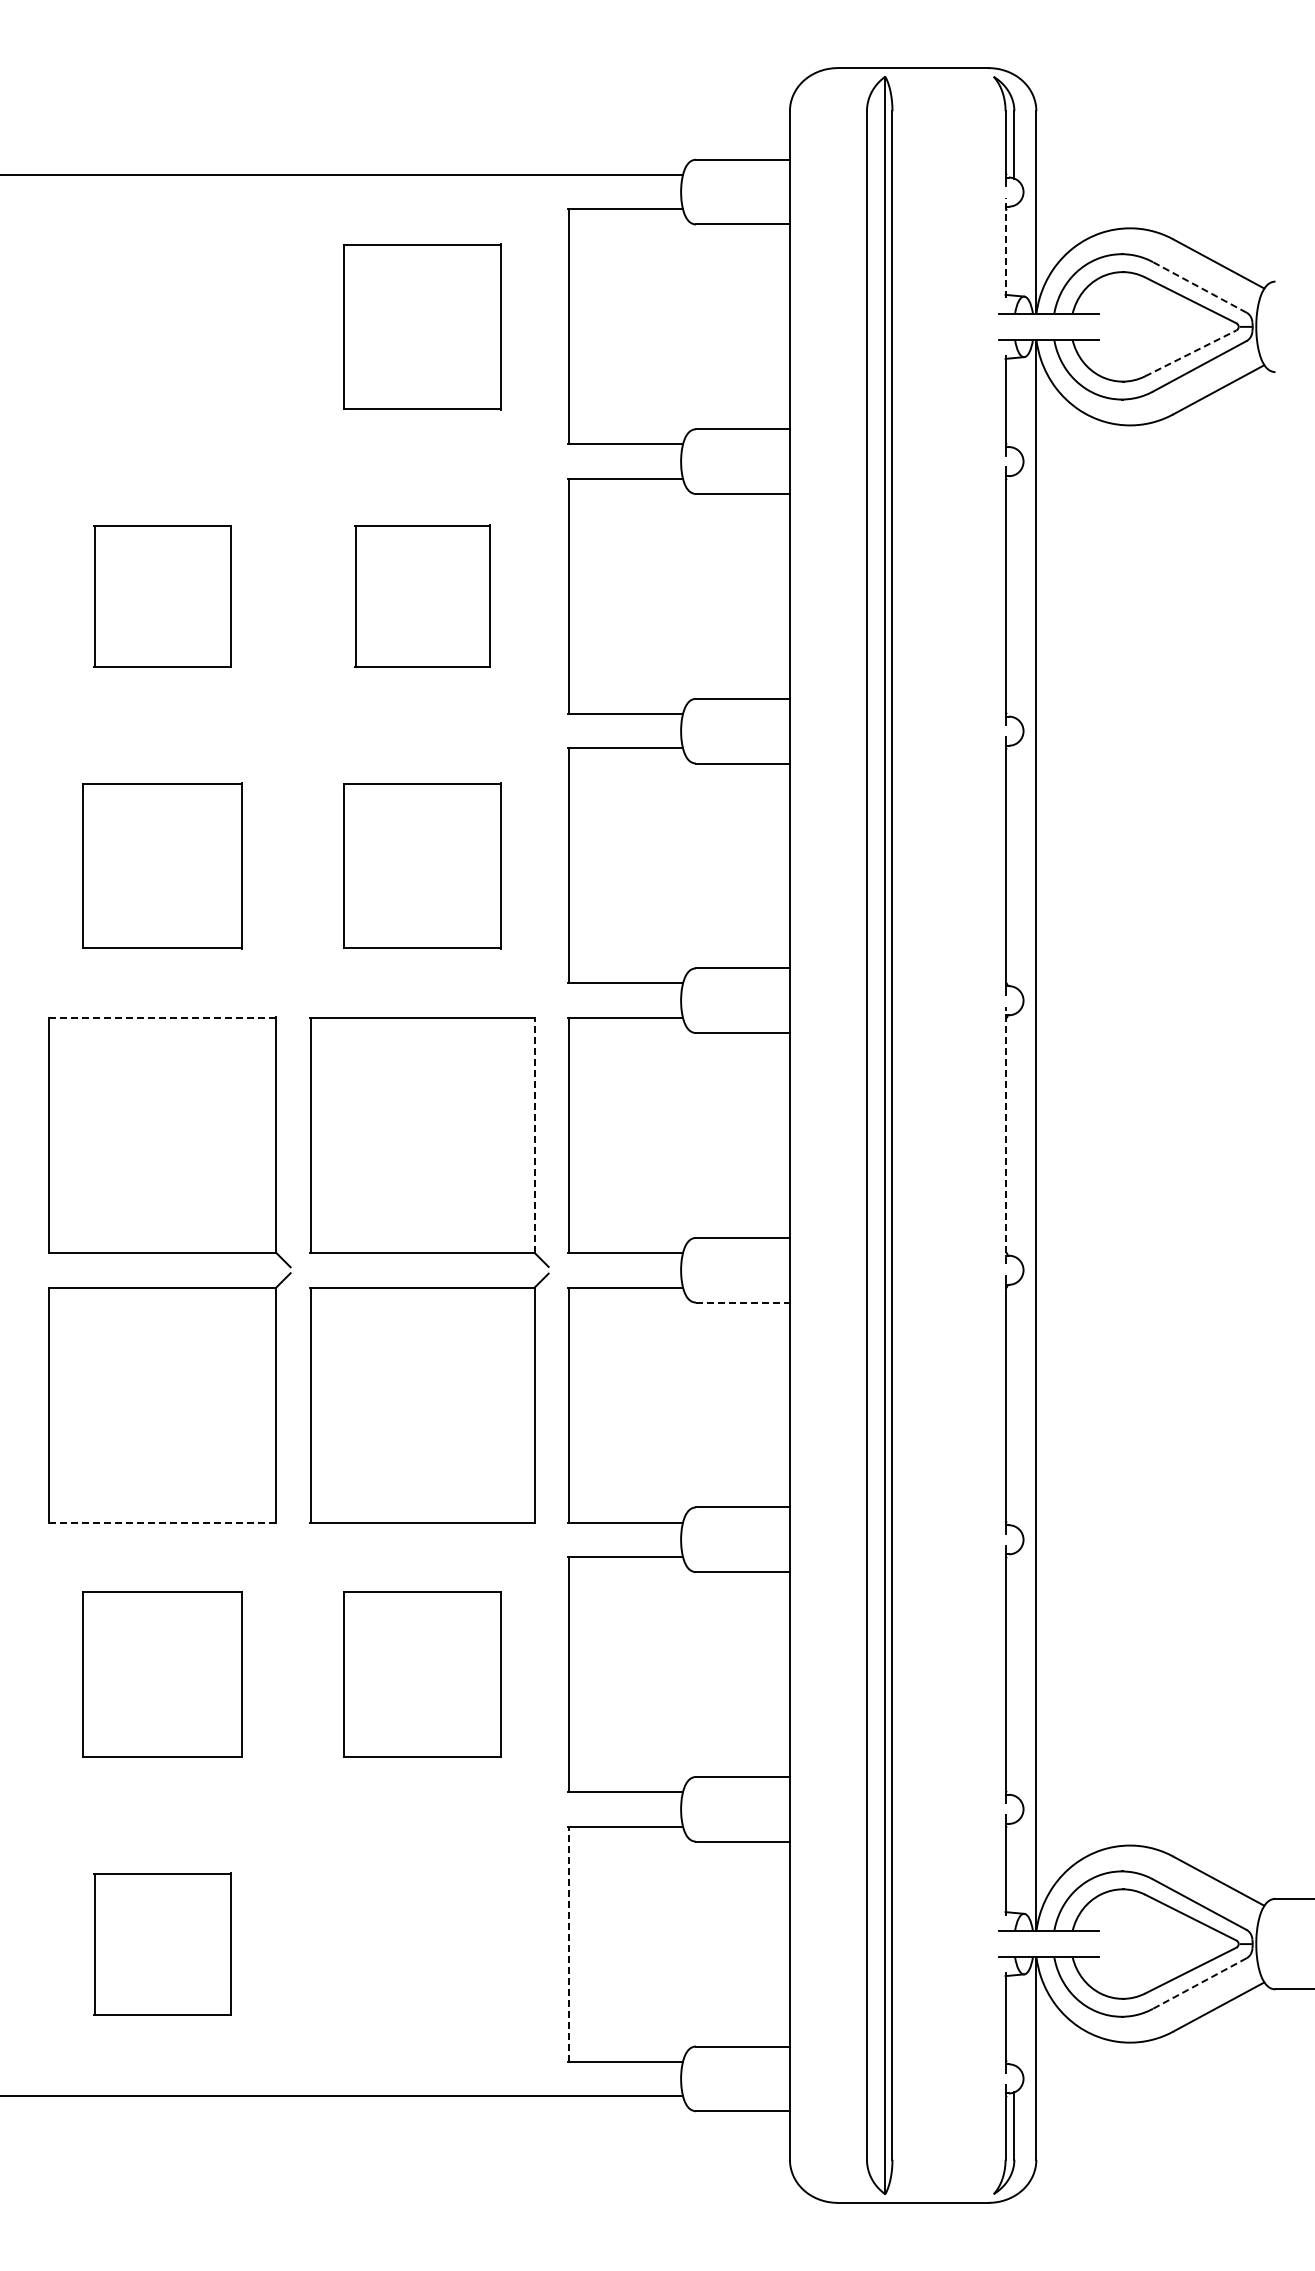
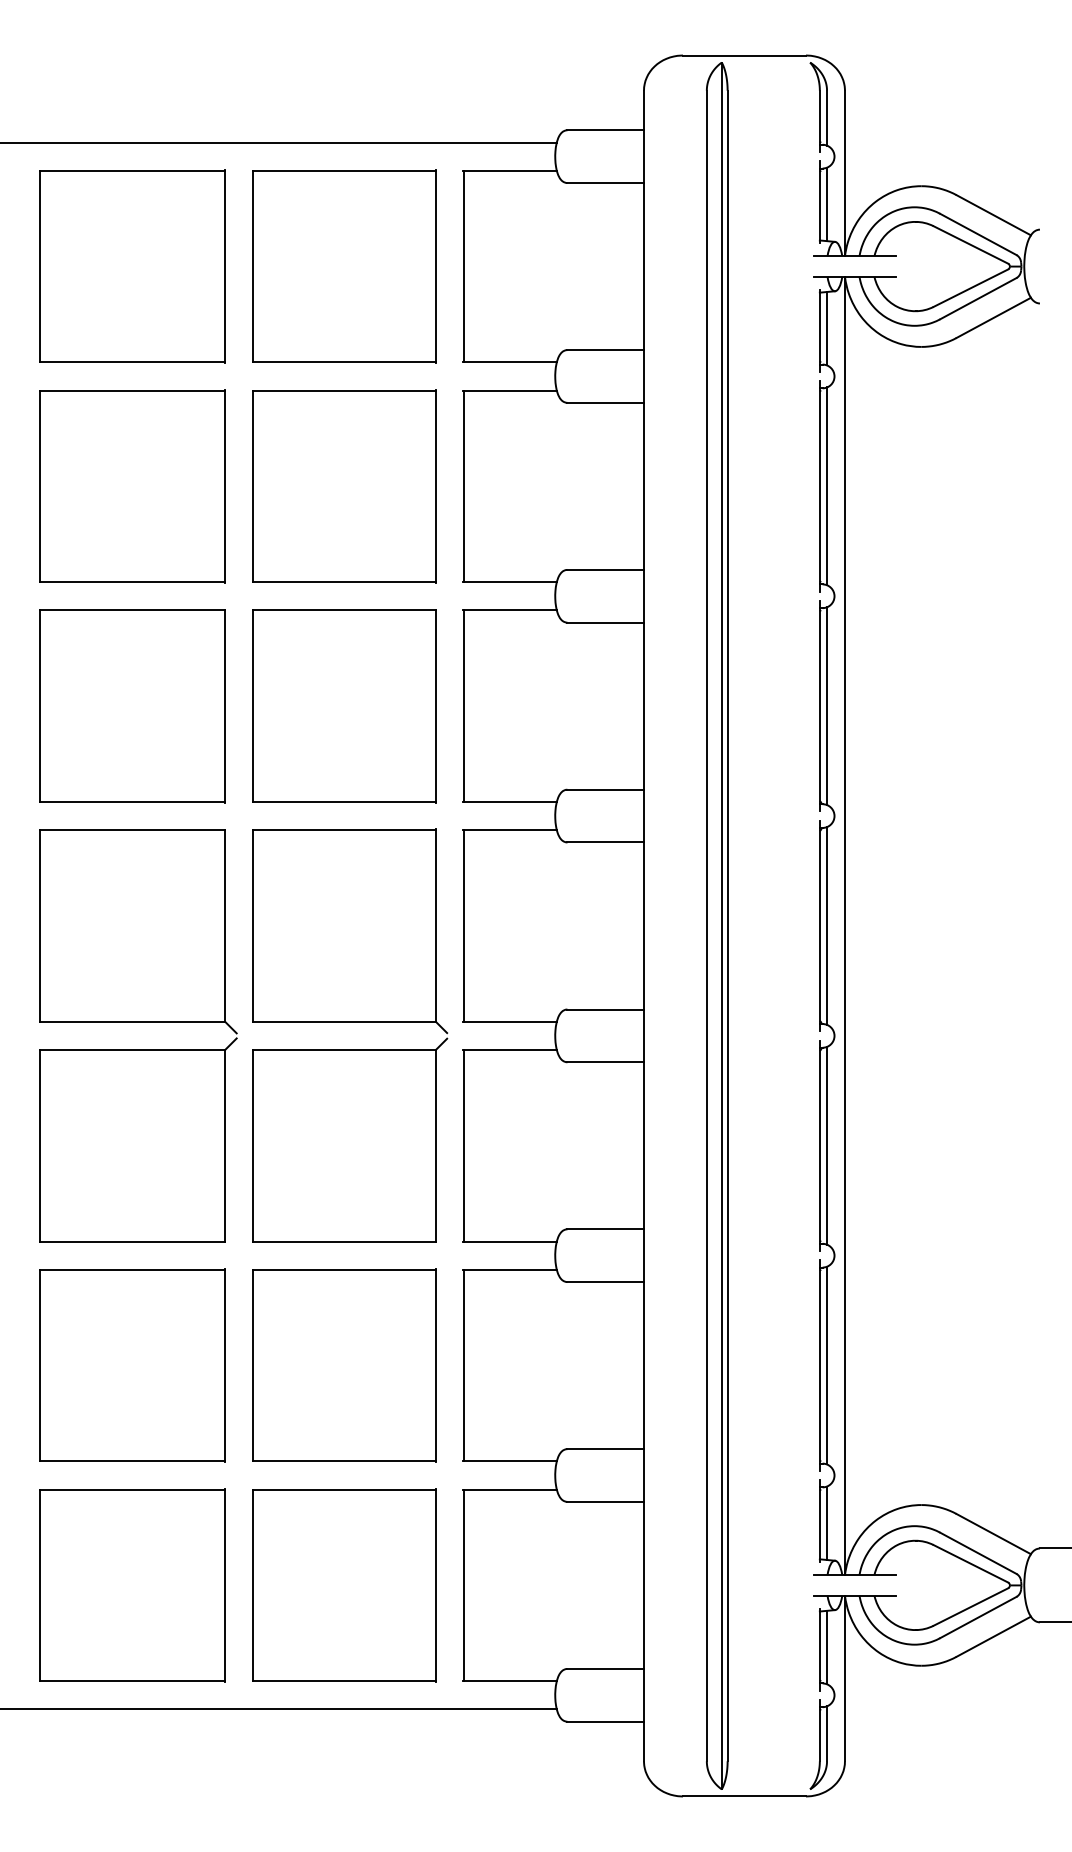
line: (1005, 247) -> (819, 201), dashed -> solid
line: (1014, 250) -> (827, 204), added
line: (1199, 287) -> (978, 234), dashed -> solid
part: (162, 326) -> (132, 266), added
part: (422, 326) -> (344, 266), size x1.43
line: (1191, 353) -> (971, 288), dashed -> solid
line: (1014, 403) -> (827, 329), added
part: (162, 596) -> (132, 486), size x1.67
part: (422, 596) -> (344, 486), size x1.67
line: (1014, 596) -> (827, 486), added
part: (162, 865) -> (132, 705), size x1.43
part: (422, 865) -> (344, 705), size x1.43
line: (1014, 865) -> (827, 705), added
line: (162, 1017) -> (132, 829), dashed -> solid
line: (534, 1135) -> (435, 926), dashed -> solid
line: (1005, 1135) -> (819, 926), dashed -> solid
line: (1014, 1135) -> (827, 926), added
line: (743, 1302) -> (606, 1062), dashed -> solid
line: (1014, 1404) -> (827, 1145), added
line: (162, 1522) -> (132, 1241), dashed -> solid
part: (162, 1674) -> (132, 1365), size x1.43
part: (422, 1674) -> (344, 1365), size x1.43
line: (1014, 1674) -> (827, 1365), added
line: (1014, 1867) -> (827, 1522), added
part: (162, 1943) -> (132, 1584), size x1.67
part: (422, 1943) -> (344, 1584), added
line: (569, 1944) -> (464, 1585), dashed -> solid
line: (1199, 1983) -> (978, 1617), dashed -> solid
line: (1014, 2020) -> (827, 1647), added

